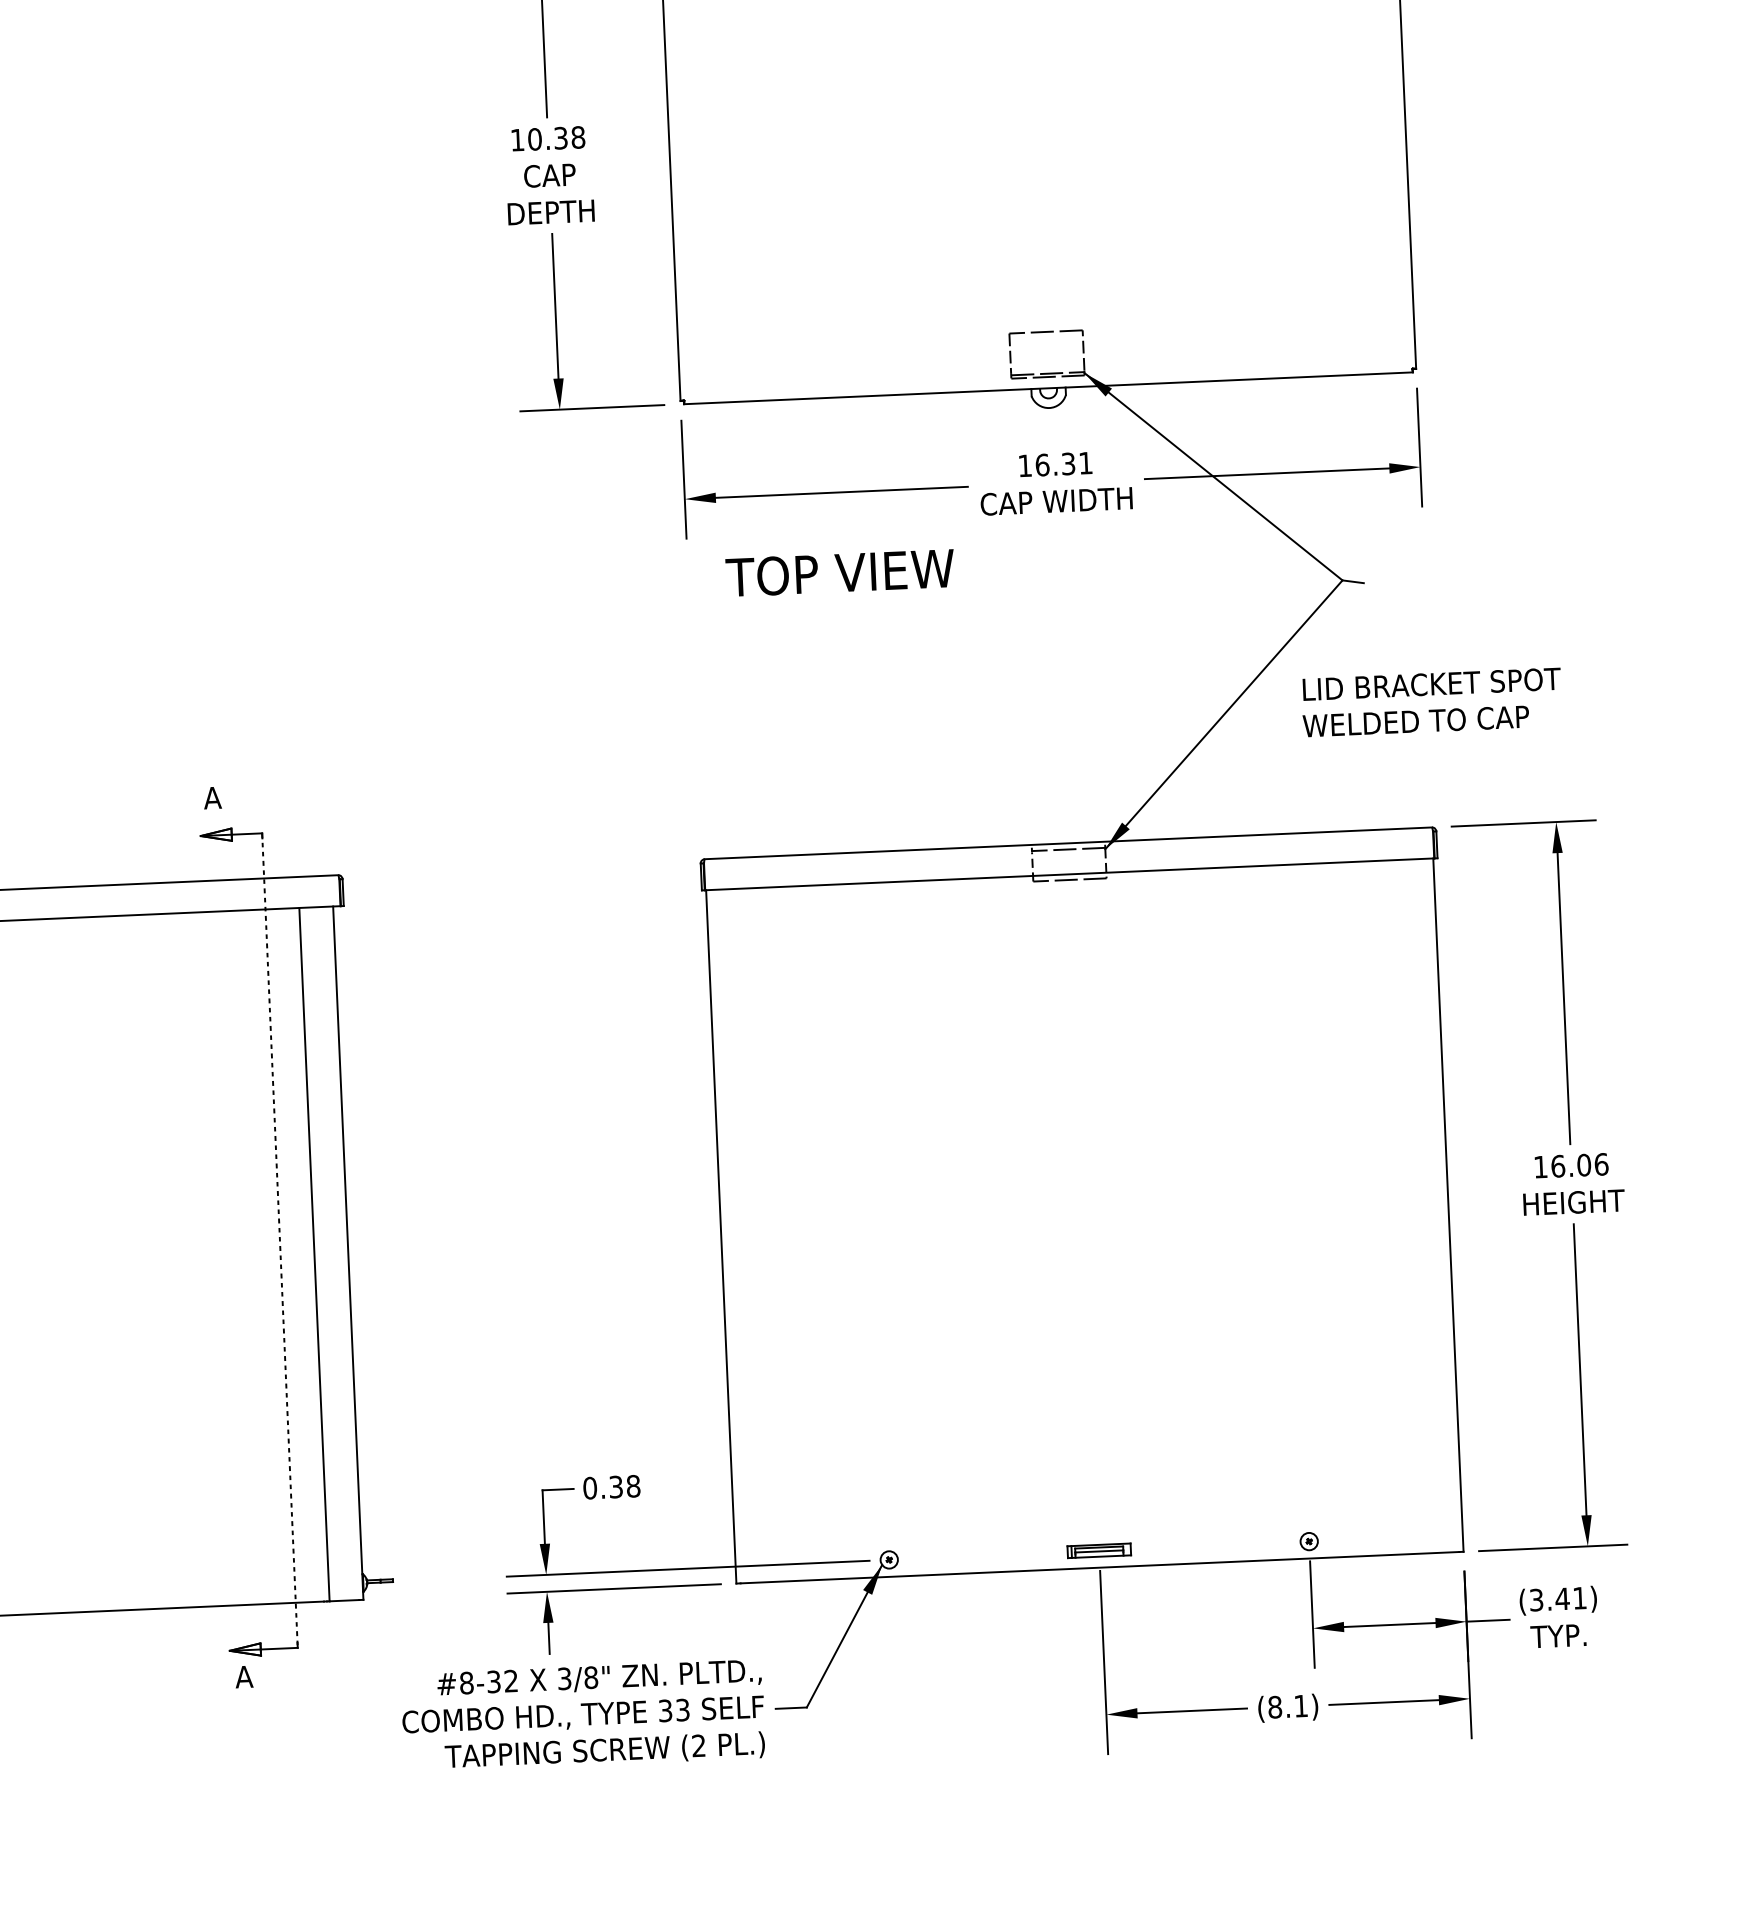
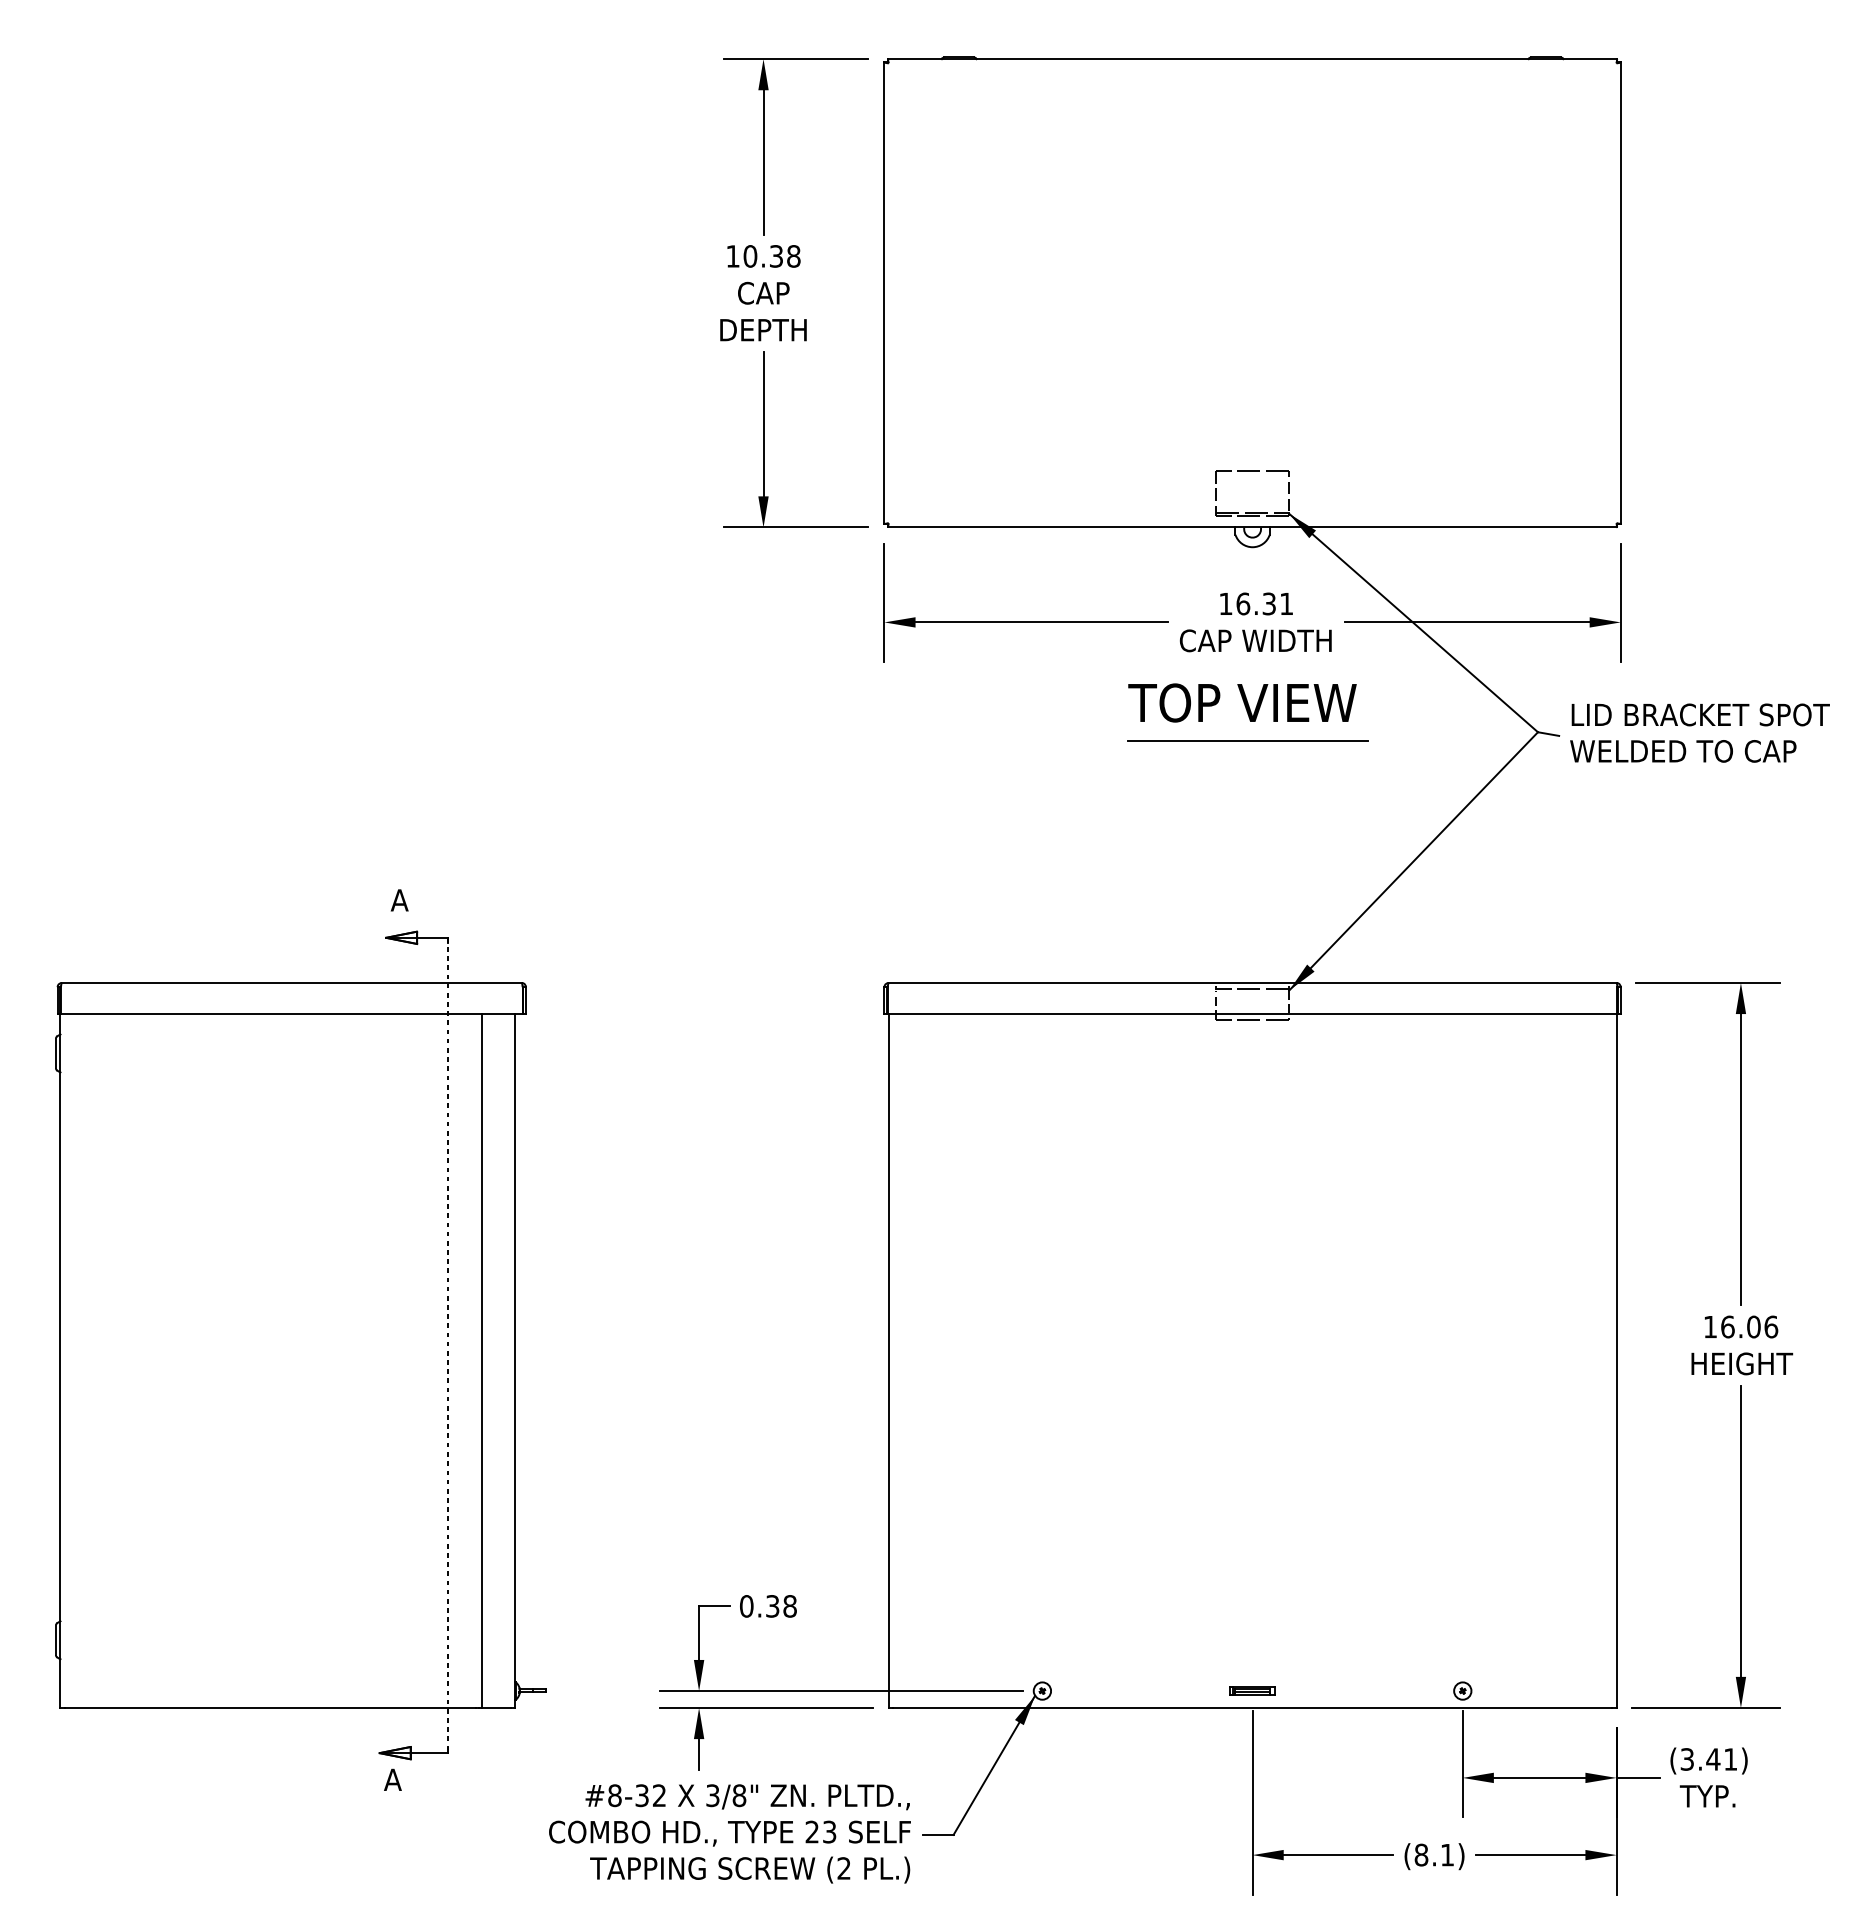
text: (840, 572) -> (1242, 702), moved
line: (1052, 601) -> (1247, 740), added
text: (1431, 701) -> (1699, 732), moved
part: (1099, 1550) -> (1252, 1690), size x0.71
text: (664, 1711) -> (811, 1832), 33 -> 23

